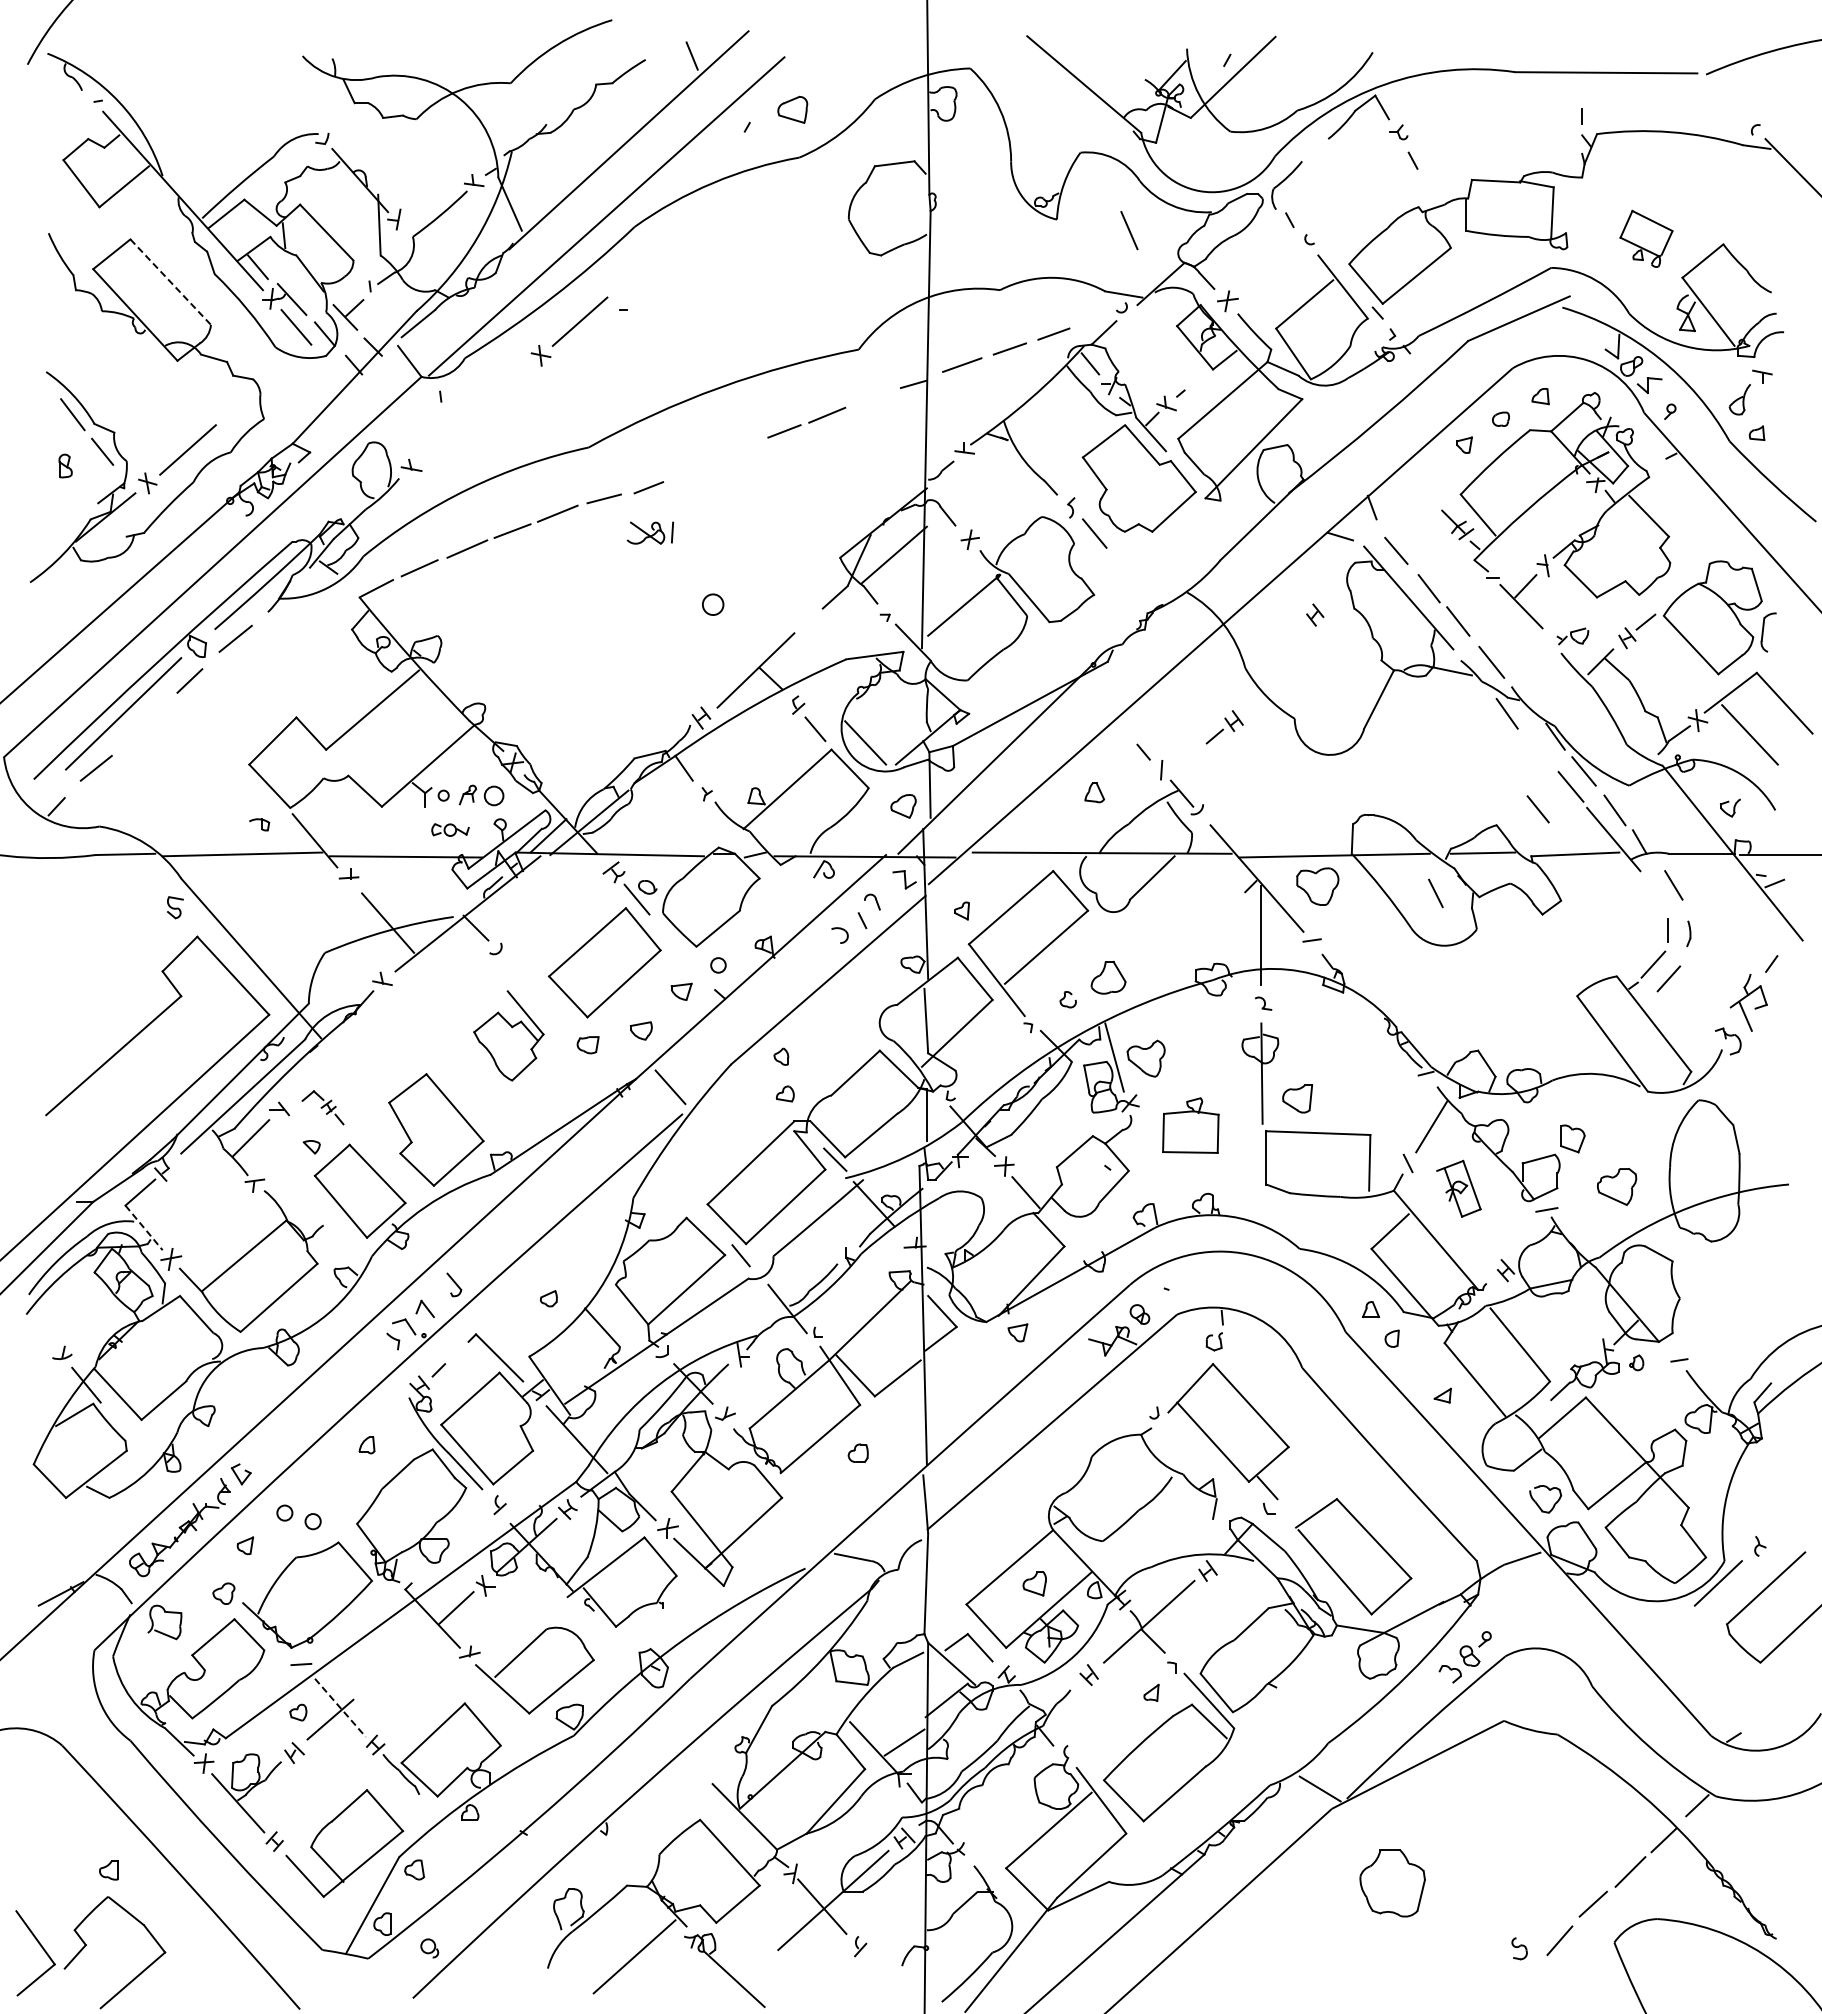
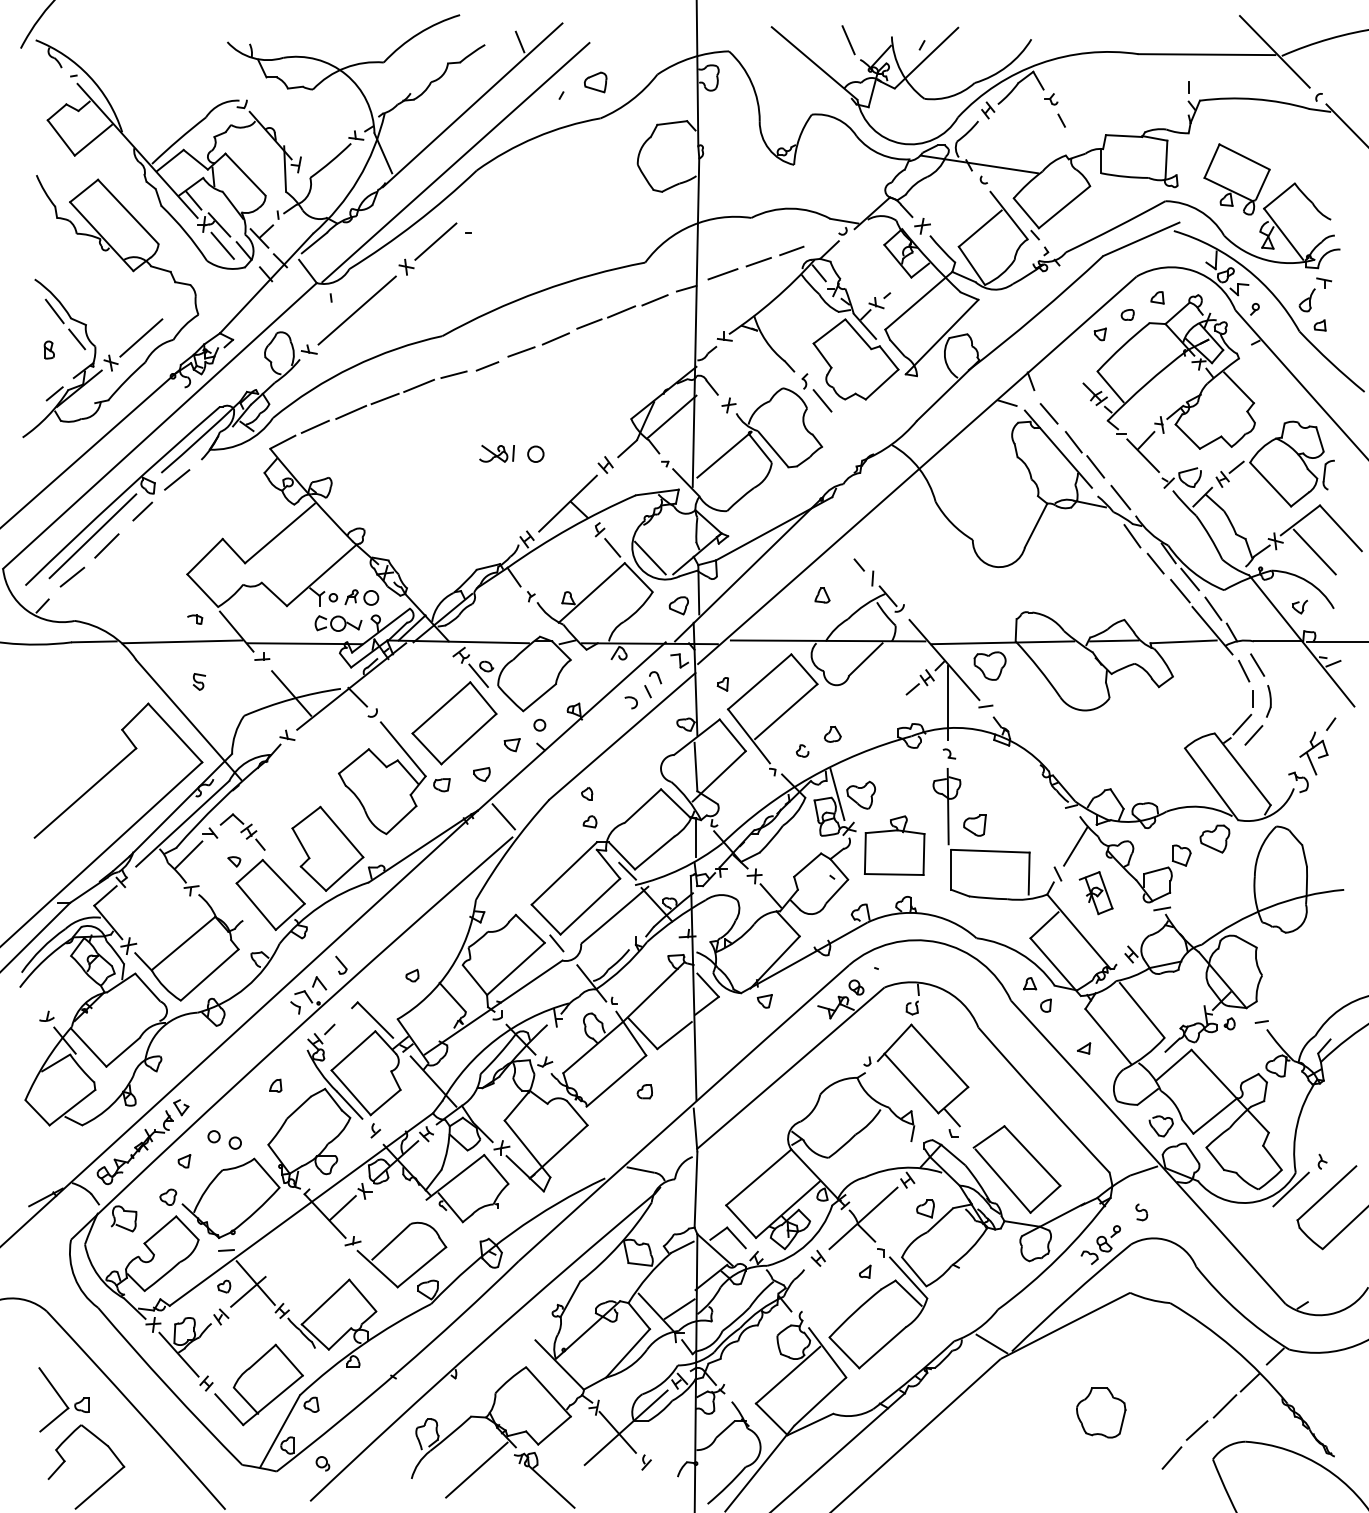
line: (1696, 68) -> (1274, 51), added
line: (1303, 218) -> (979, 164), added
line: (1129, 230) -> (848, 40), moved
part: (1646, 238) -> (1237, 179), size x1.67
line: (170, 282) -> (128, 212), dashed -> solid
line: (871, 399) -> (654, 300), added
line: (475, 413) -> (357, 310), added
line: (739, 450) -> (555, 338), added
line: (693, 468) -> (521, 351), added
line: (72, 523) -> (54, 393), added
part: (649, 532) -> (496, 453), moved
part: (1315, 614) -> (988, 110), moved
part: (805, 618) -> (605, 464), added
part: (1572, 636) -> (1181, 478), size x1.67
line: (141, 726) -> (106, 545), added
part: (1224, 727) -> (920, 682), moved
line: (1537, 809) -> (1155, 563), moved
part: (450, 829) -> (338, 623), size x1.67
line: (1435, 893) -> (1243, 671), moved
part: (175, 907) -> (199, 681), moved
part: (1688, 933) -> (1268, 701), size x1.67
part: (1107, 977) -> (832, 734), size x0.62
part: (508, 1035) -> (382, 777), size x1.67
part: (322, 1107) -> (242, 832), size x1.43
part: (1190, 1125) -> (894, 845), size x1.43
part: (1617, 1186) -> (1215, 838), moved
line: (144, 1228) -> (108, 922), dashed -> solid
part: (1034, 1583) -> (925, 1208), moved
line: (340, 1707) -> (255, 1282), dashed -> solid
part: (1392, 1883) -> (1101, 1412), moved
part: (1519, 1948) -> (1141, 1212), moved
part: (42, 1949) -> (59, 1396), moved

